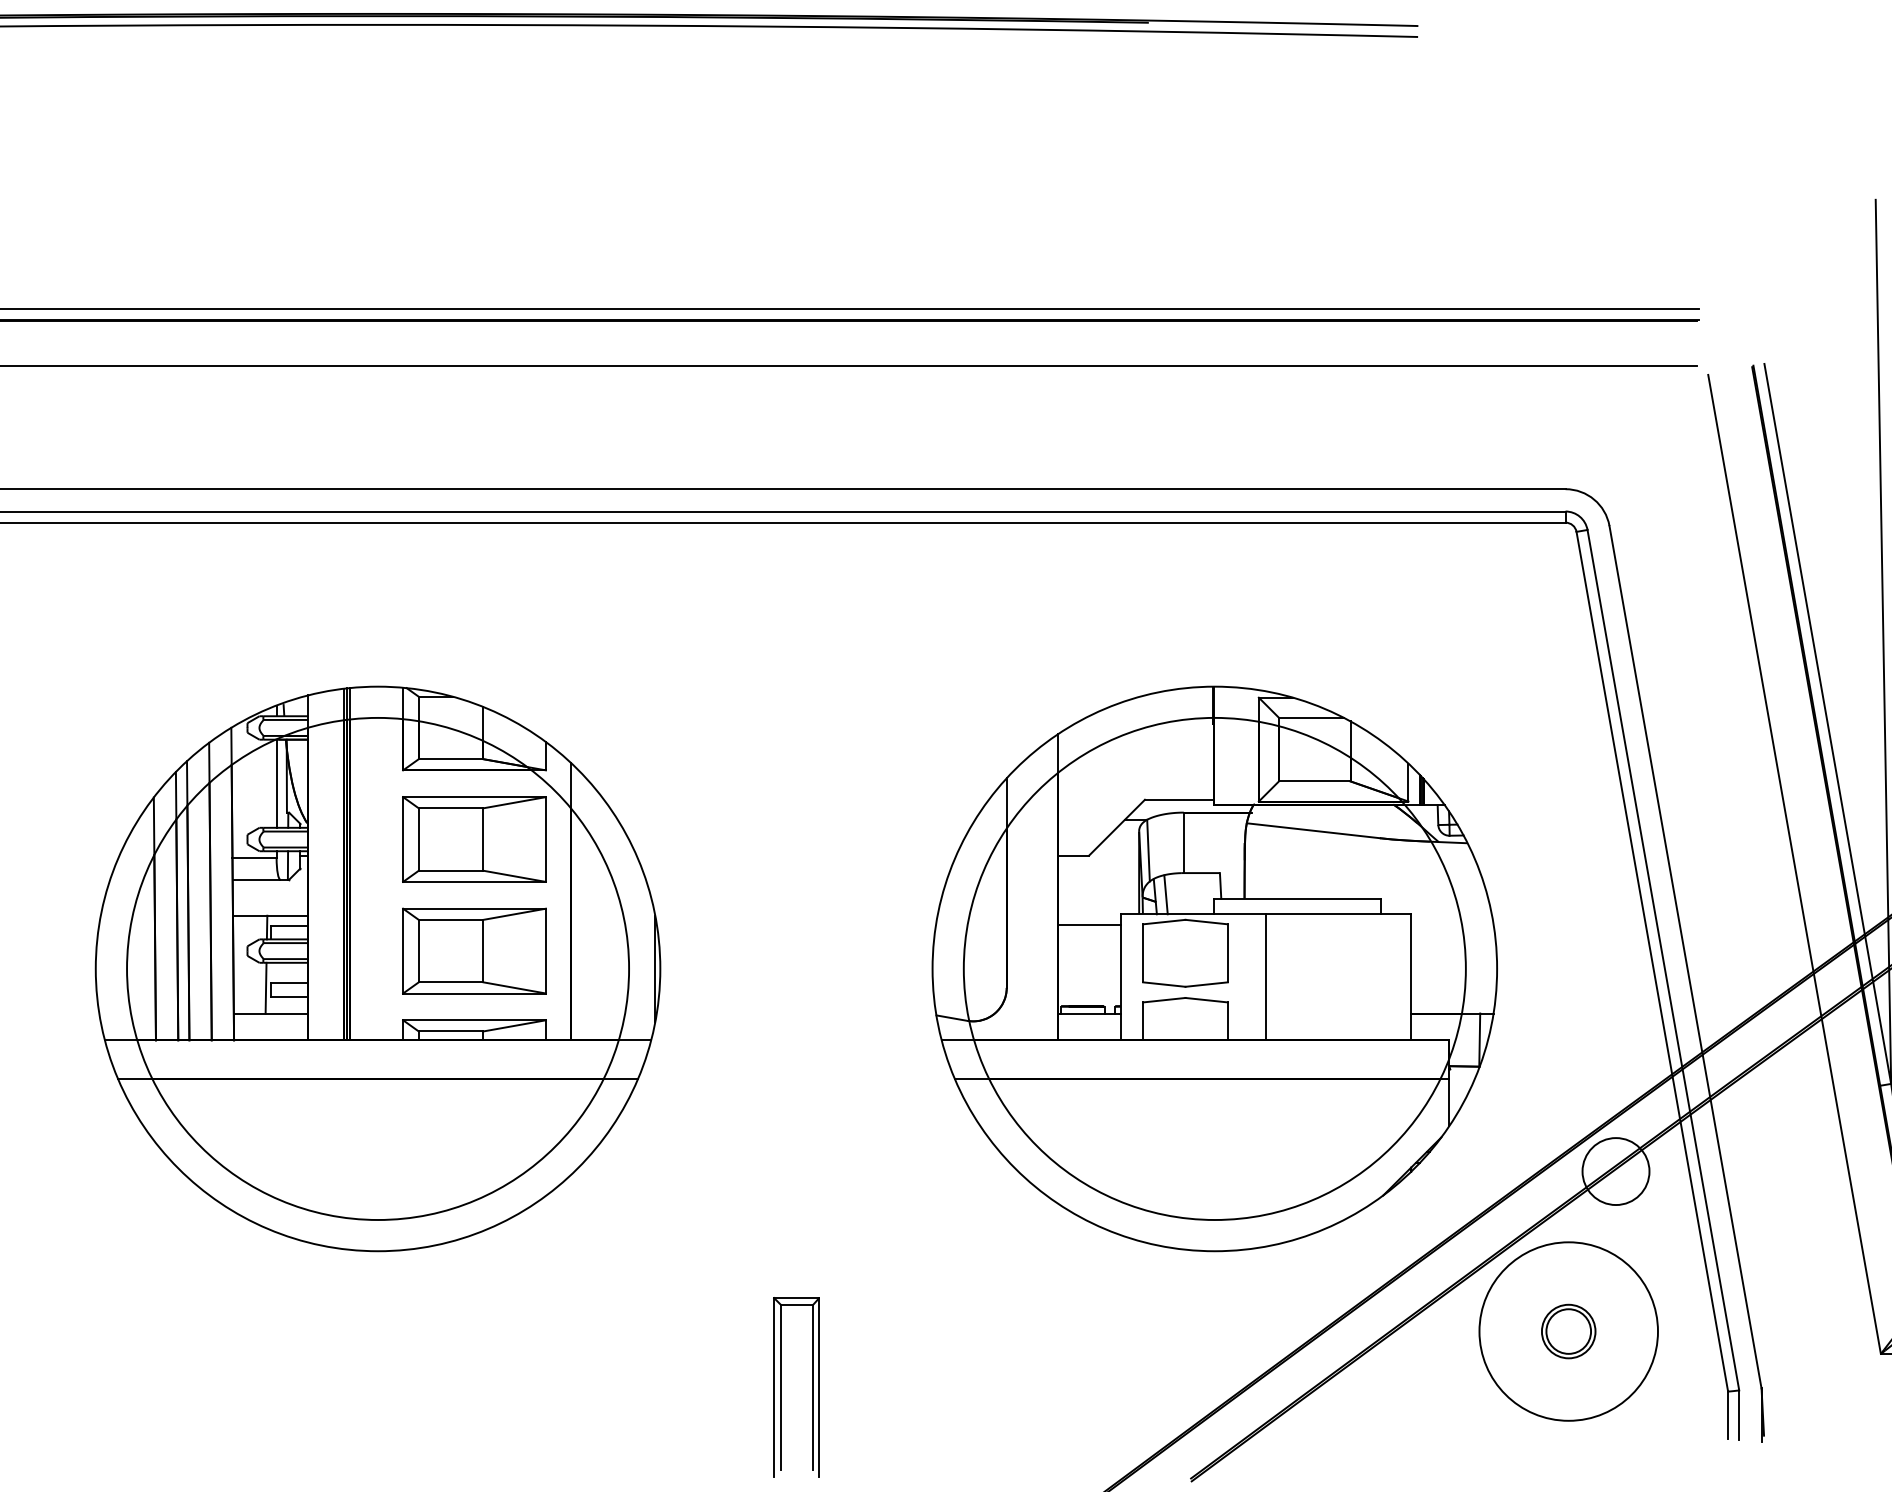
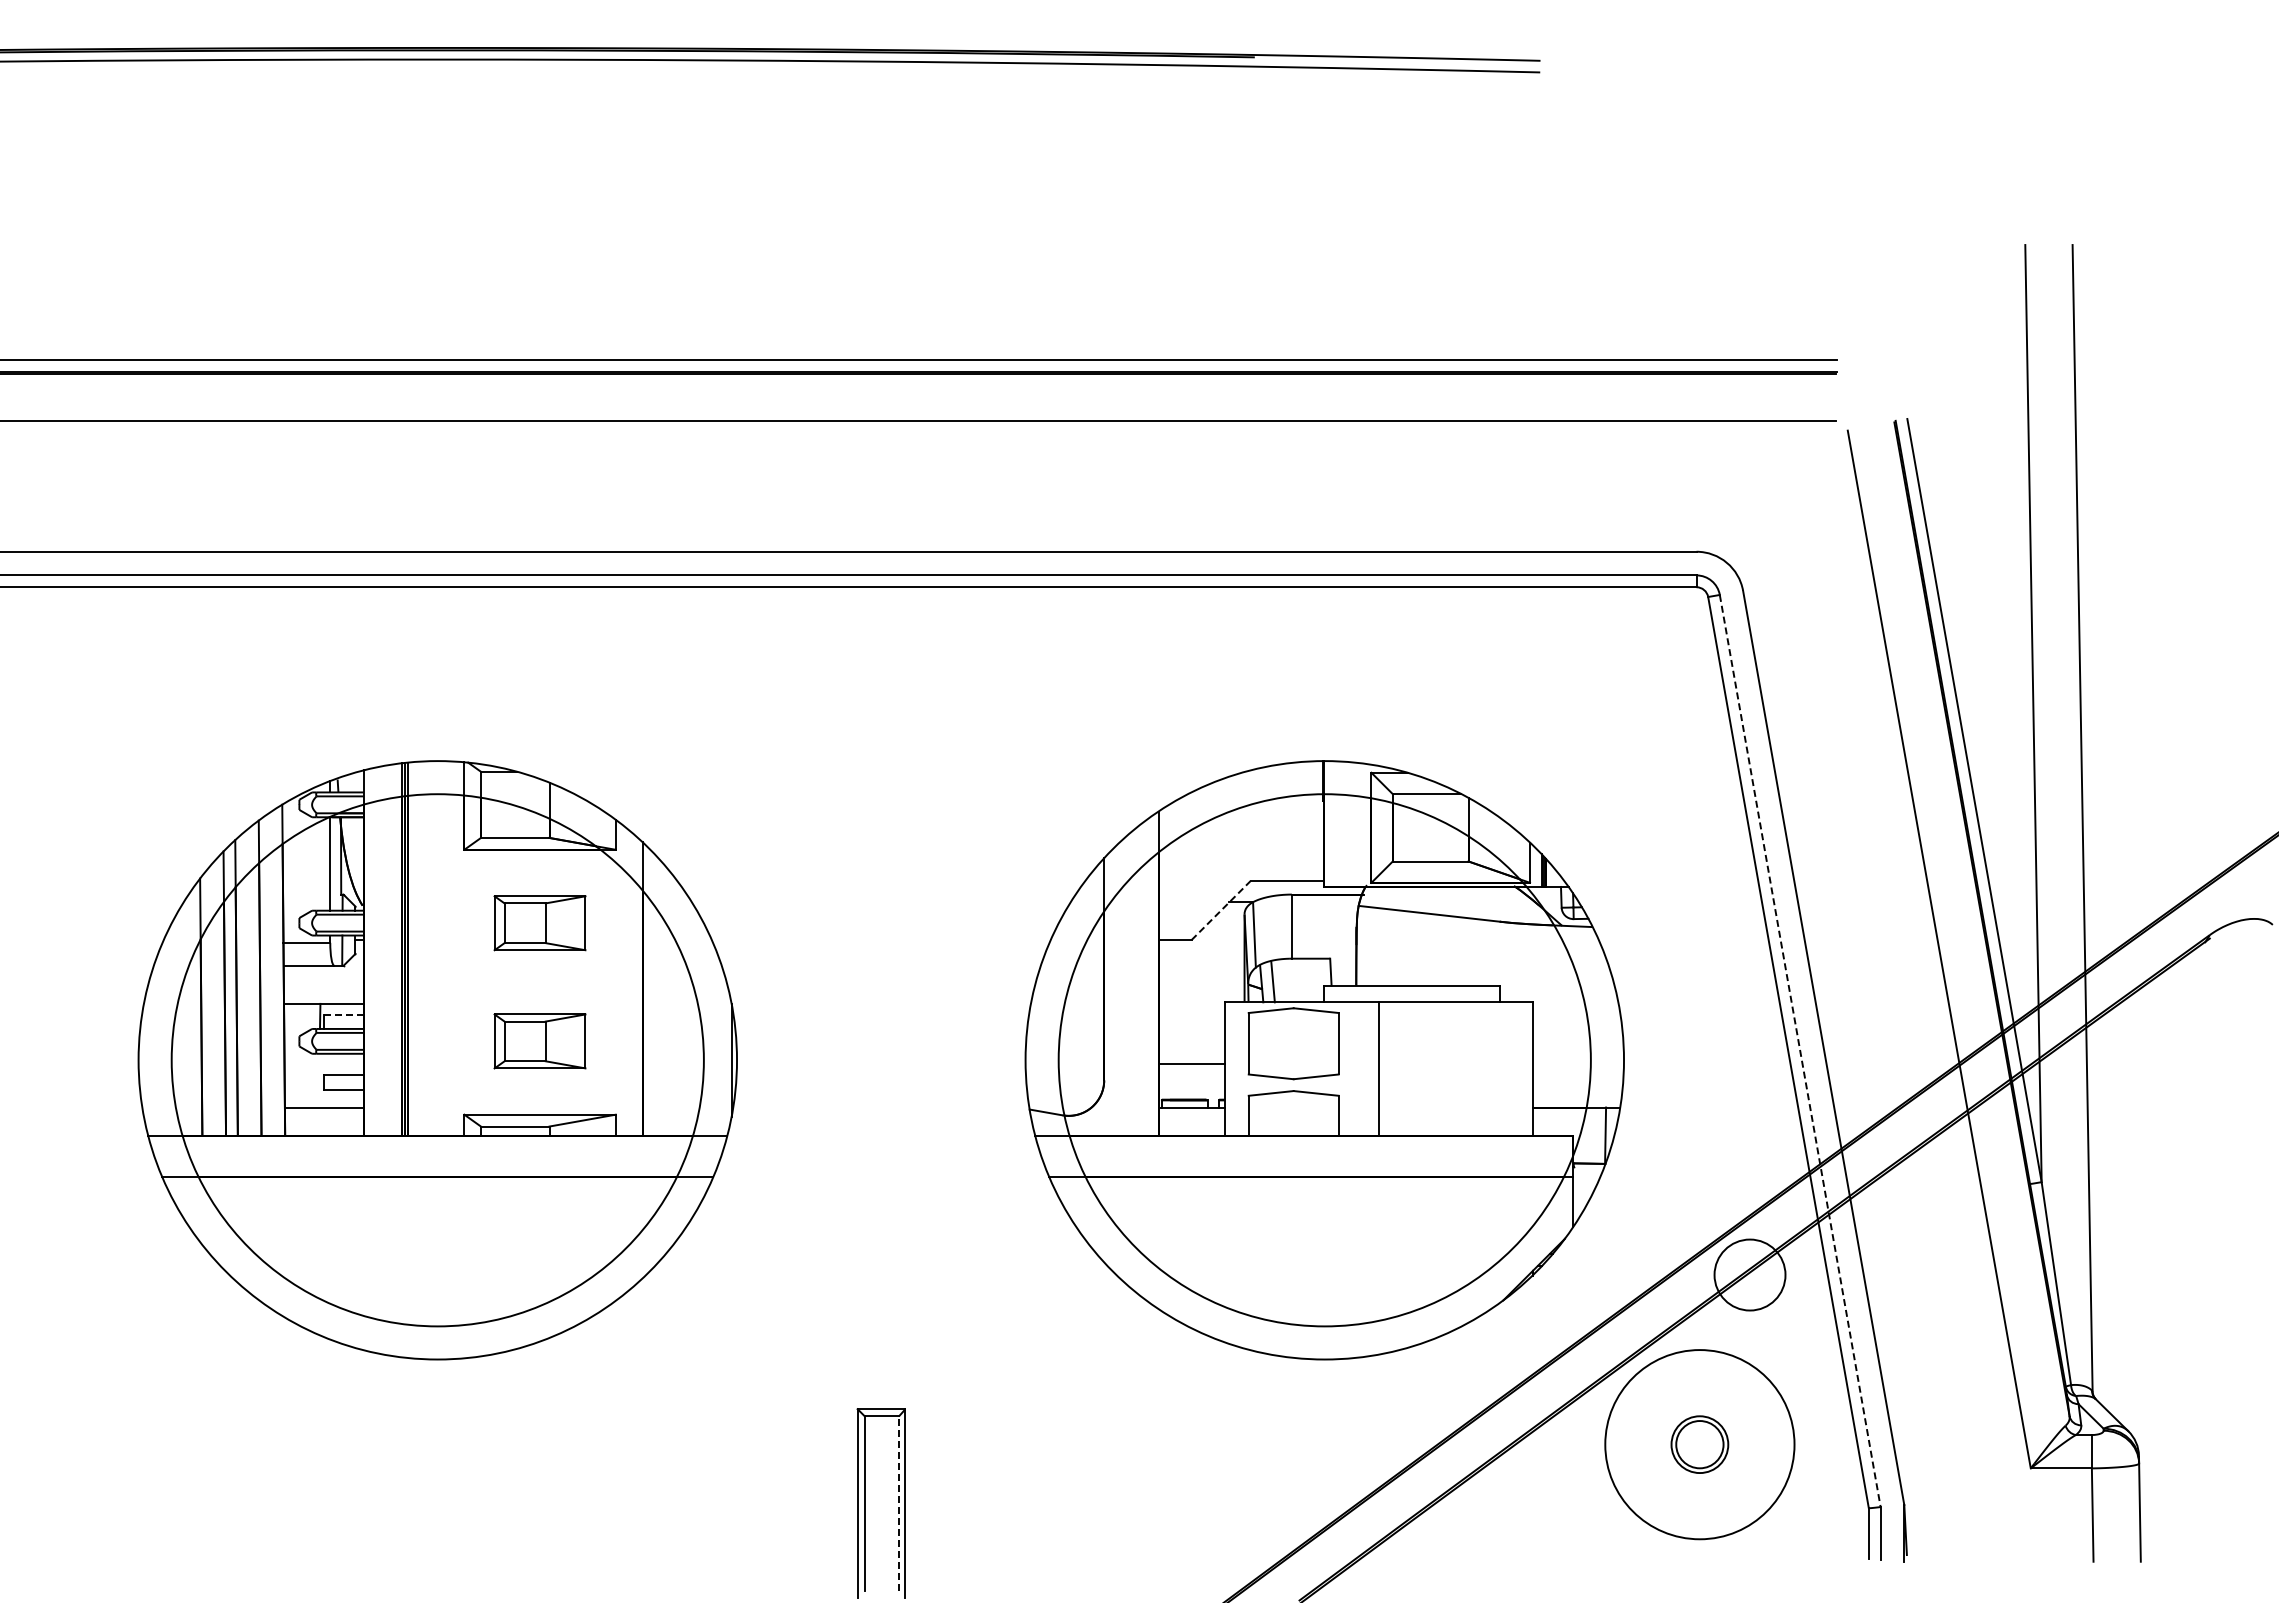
line: (1117, 827) -> (1221, 910), solid -> dashed
part: (474, 839) -> (539, 923), size x0.6
line: (1089, 924) -> (1191, 1064), moved
line: (290, 926) -> (344, 1015), solid -> dashed
part: (474, 951) -> (539, 1041), size x0.6
line: (1663, 960) -> (1800, 1051), solid -> dashed
line: (265, 988) -> (318, 1080), removed
line: (813, 1387) -> (899, 1503), solid -> dashed

